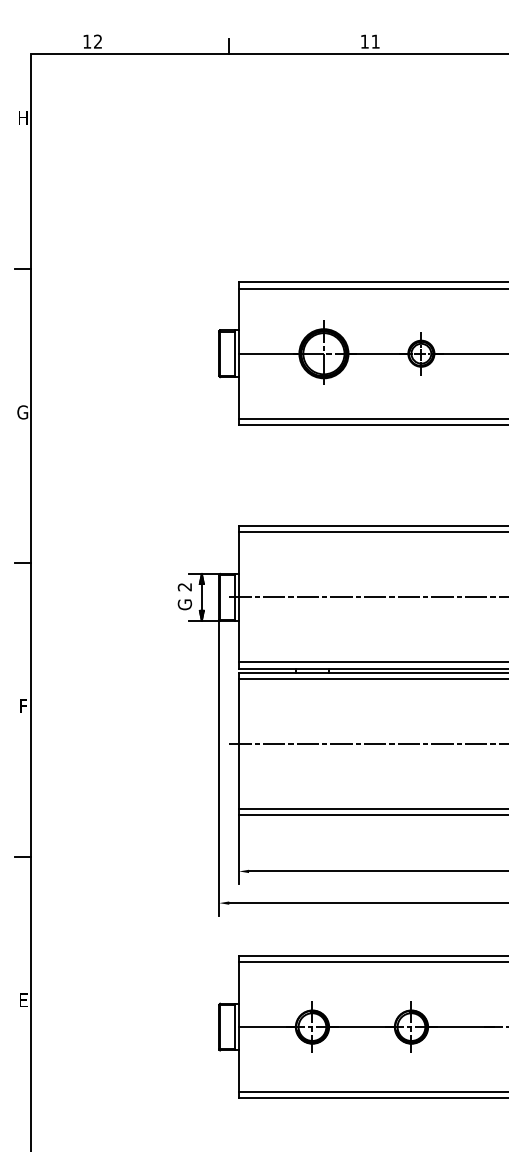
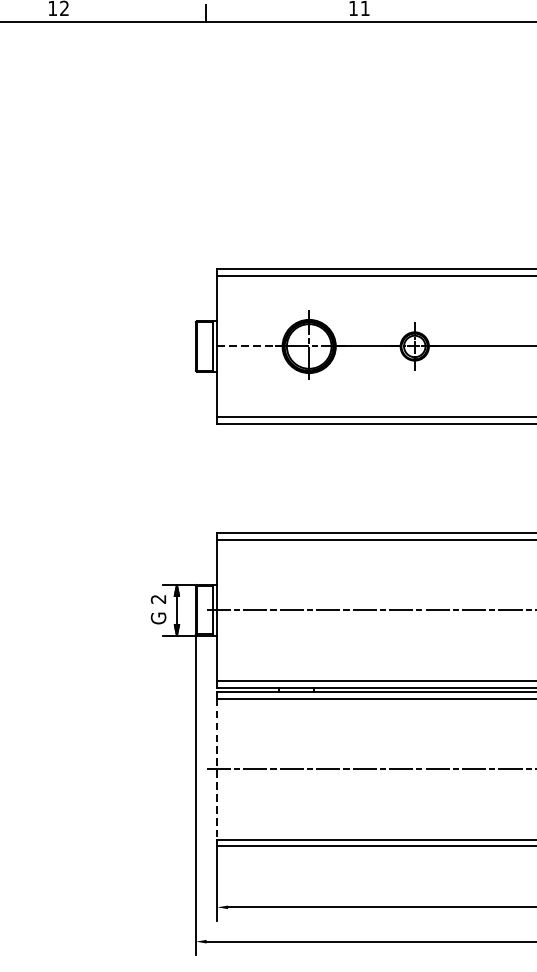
line: (269, 353) -> (250, 346), solid -> dashed
line: (239, 743) -> (217, 768), solid -> dashed

